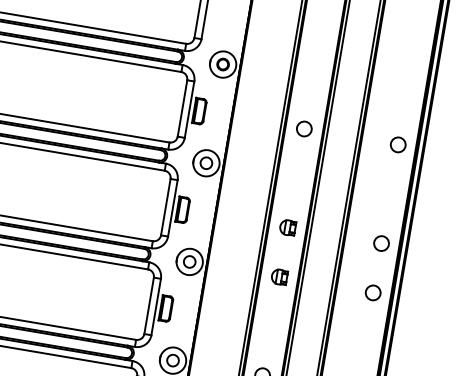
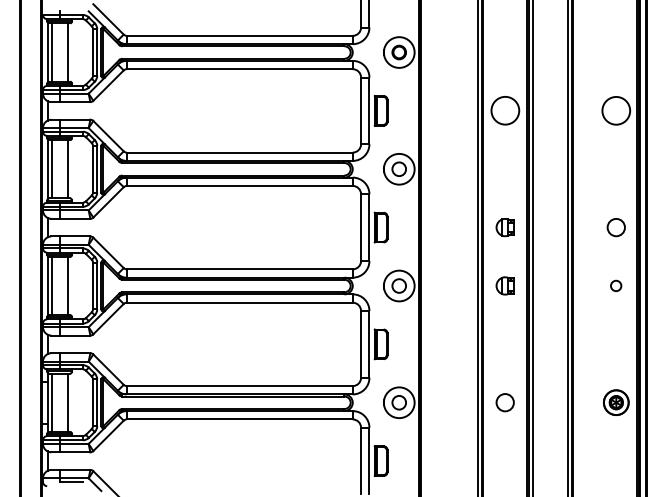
circle: (303, 128) -> (504, 110), size x1.6
circle: (397, 144) -> (615, 110), size x1.6
circle: (372, 292) -> (615, 285), size x0.6

